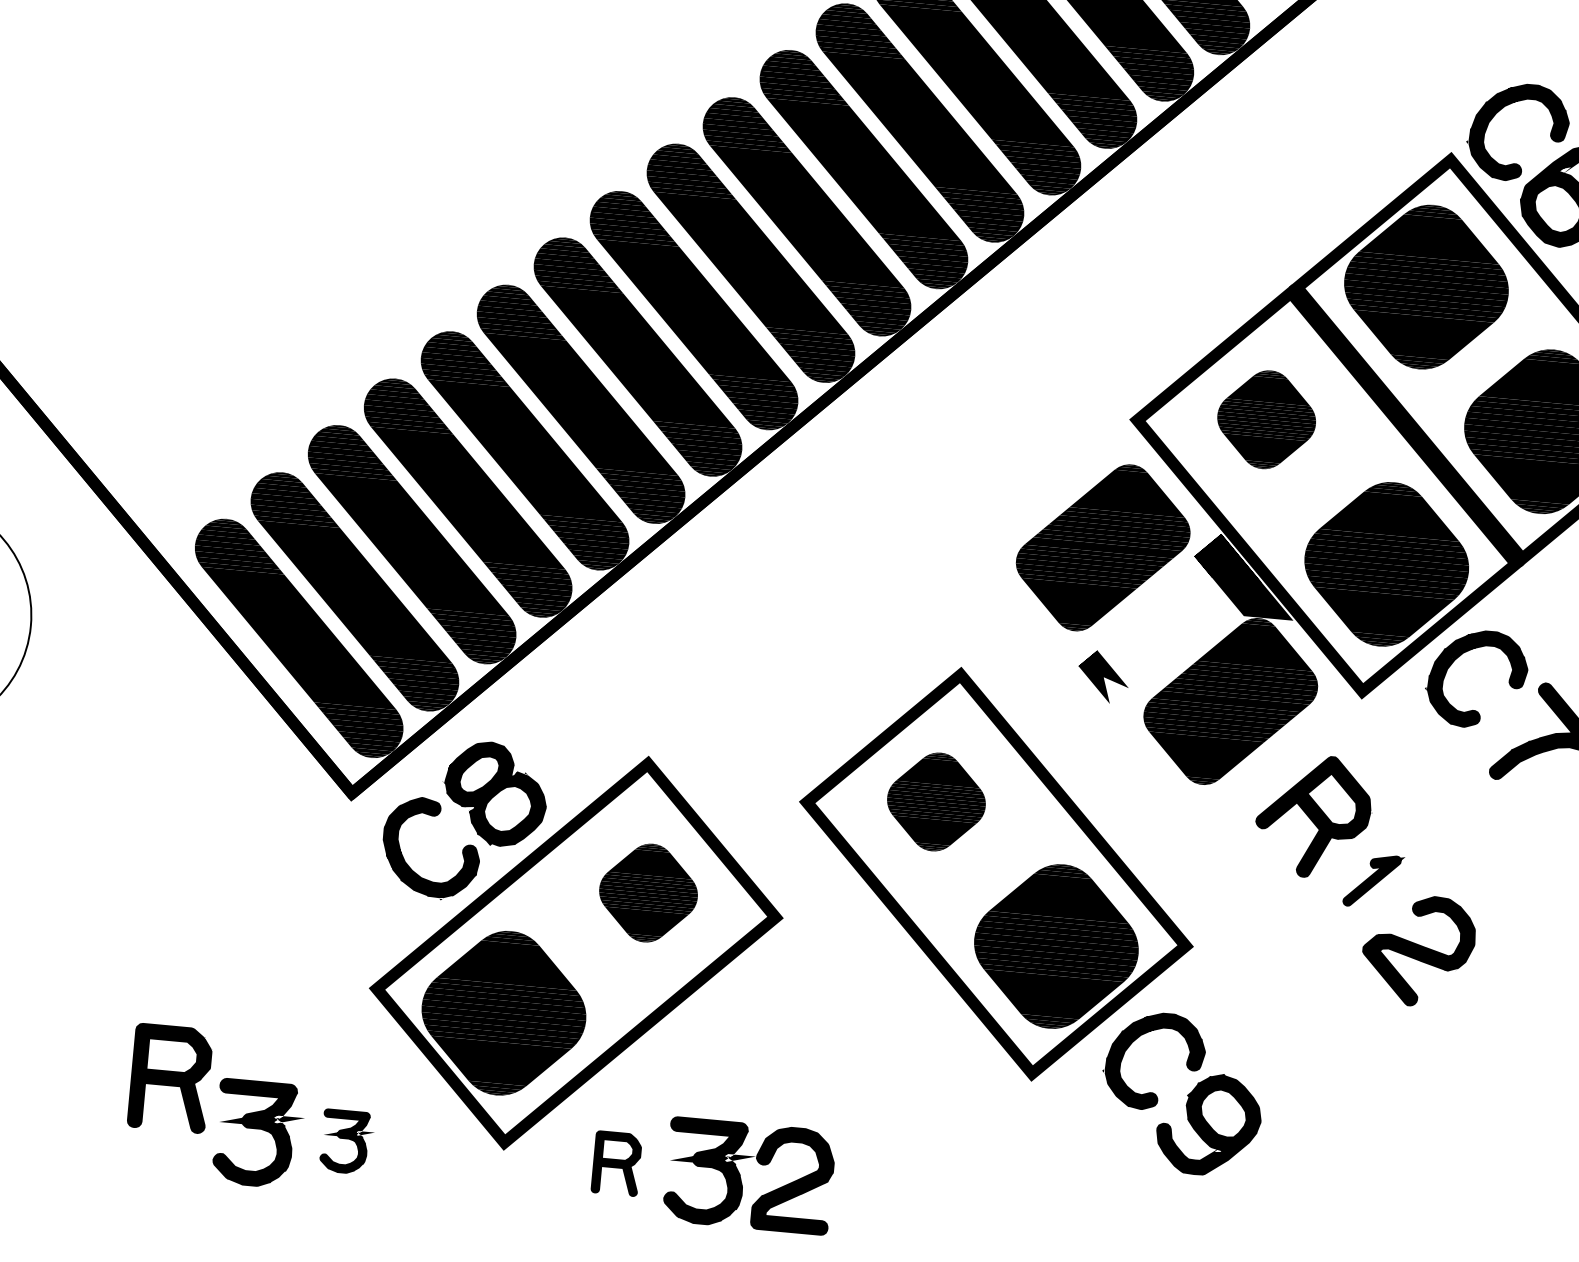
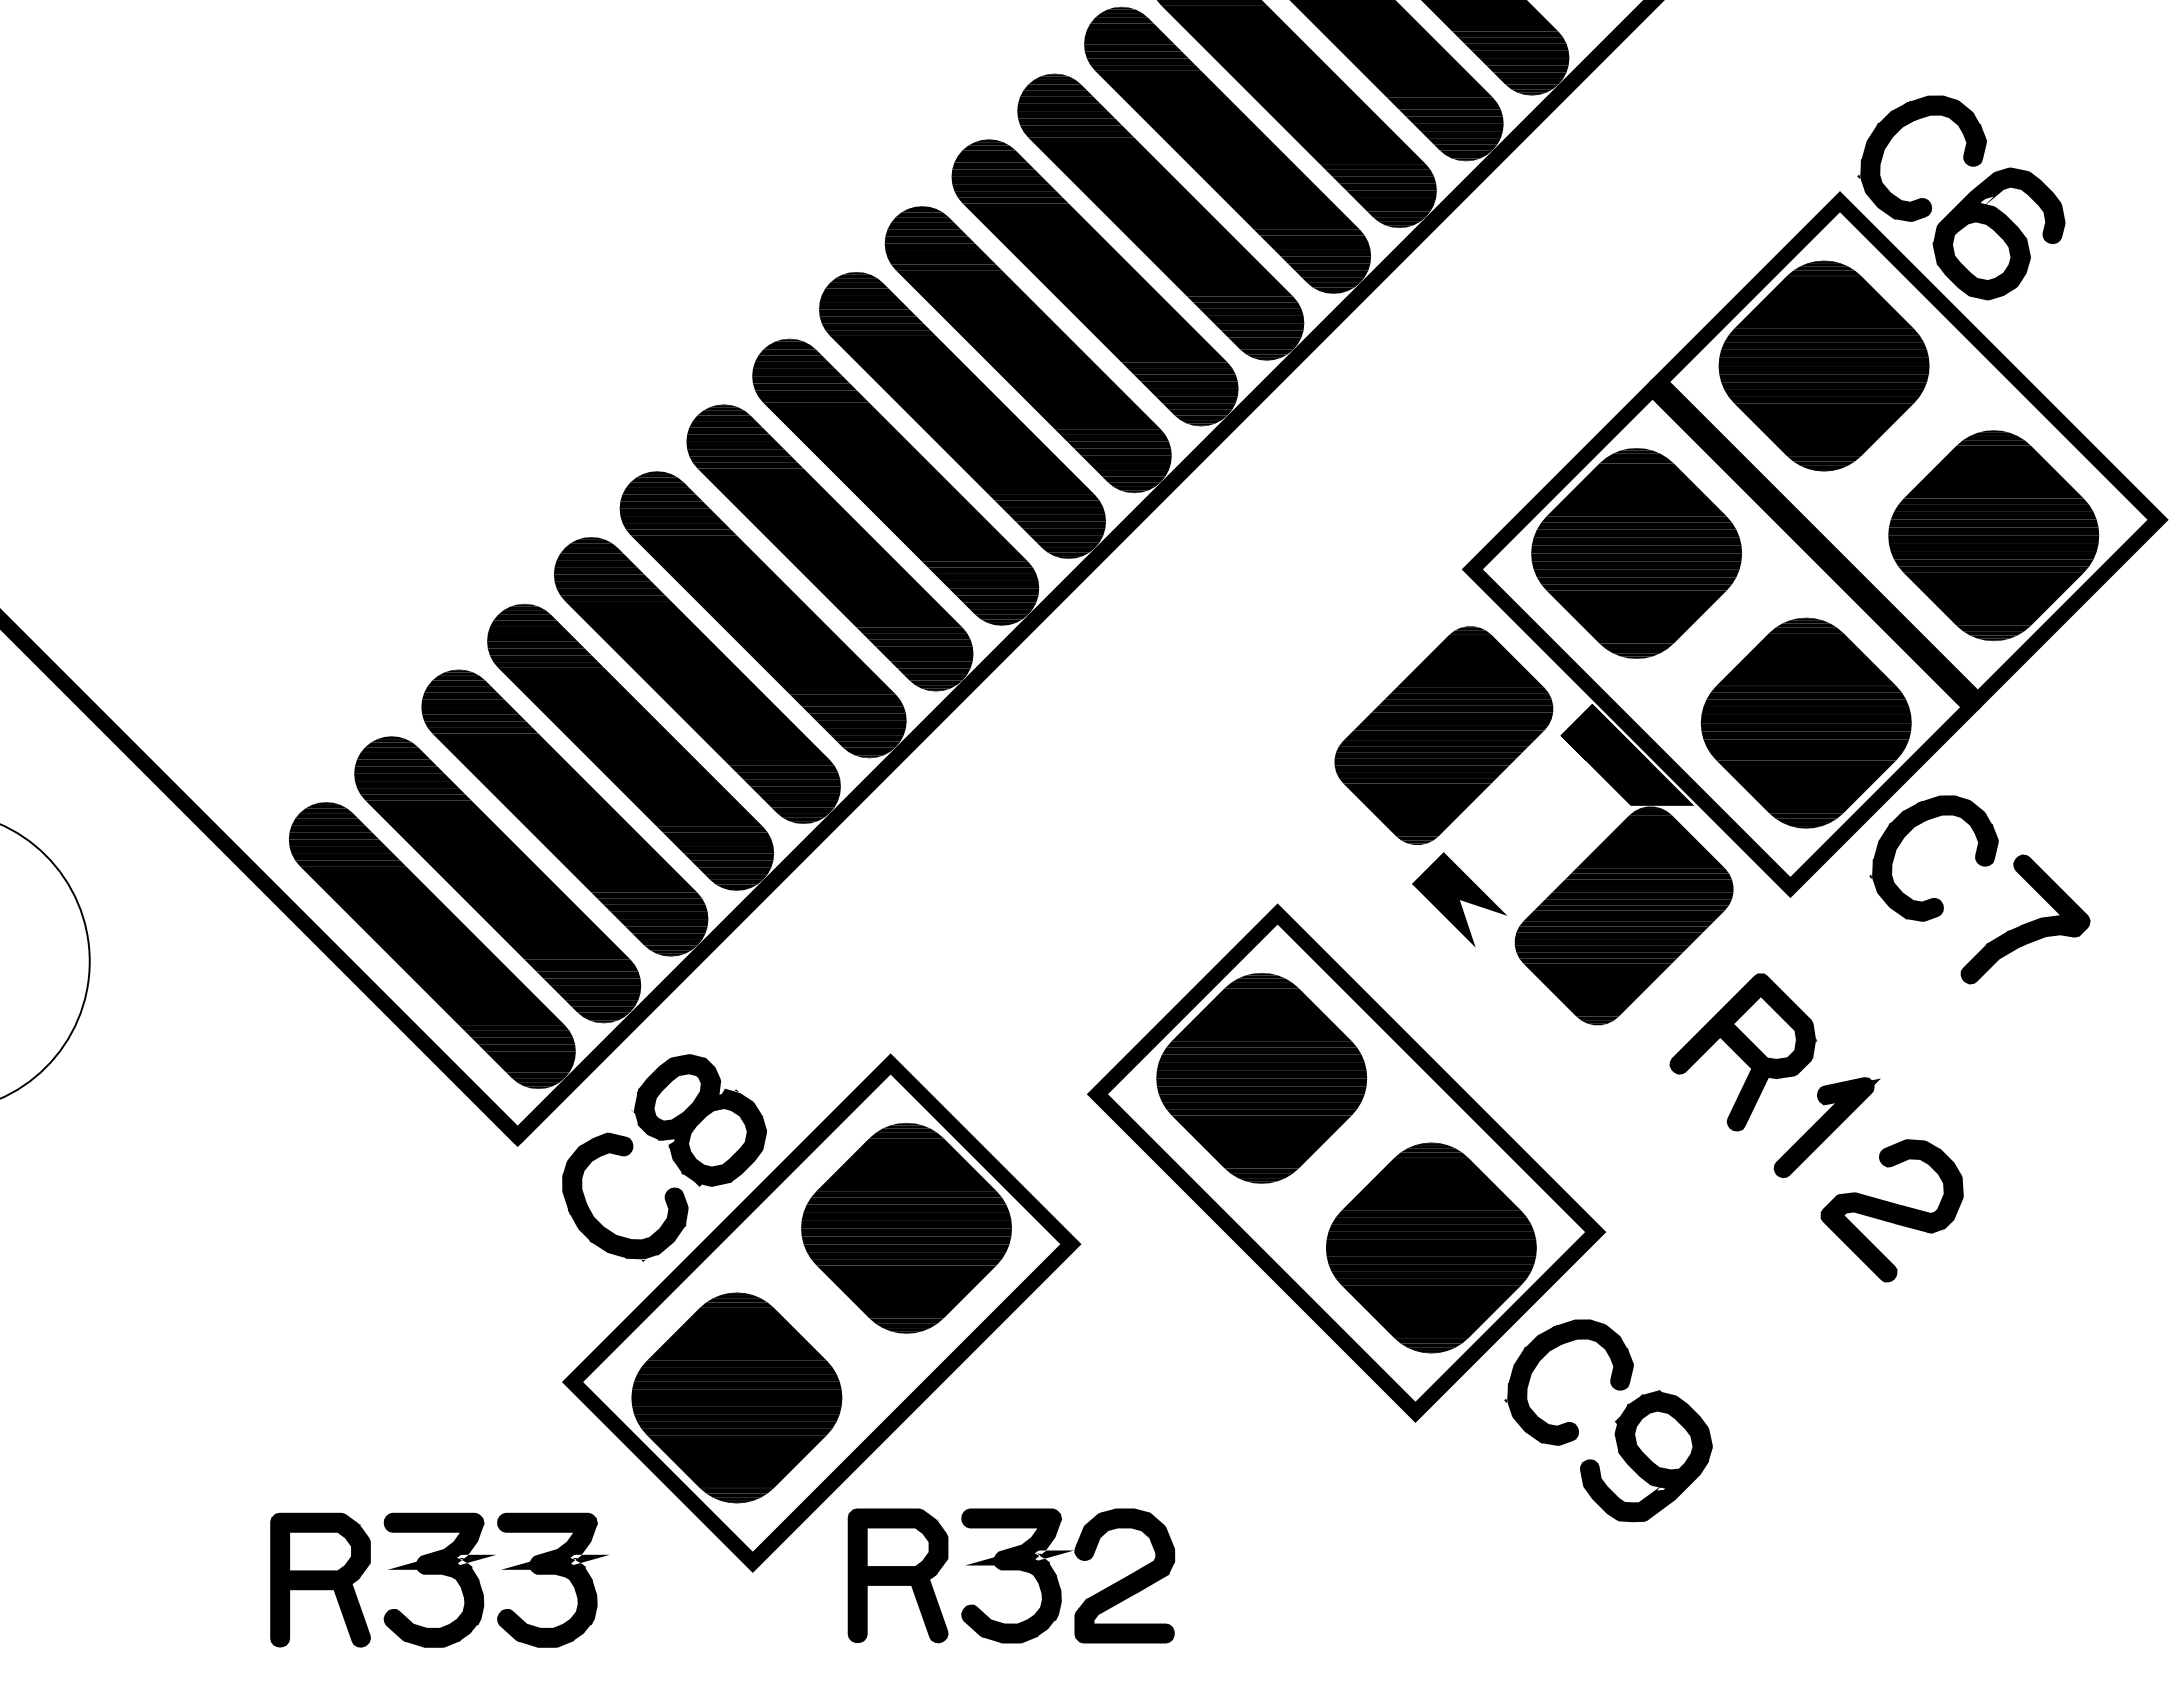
part: (1266, 419) -> (1636, 553), size x1.67
part: (1103, 676) -> (1459, 899), size x1.43
part: (936, 802) -> (1261, 1078), size x1.67
part: (1373, 881) -> (1826, 1127), size x1.43
part: (648, 892) -> (906, 1227), size x1.67
part: (170, 1077) -> (320, 1579), moved
part: (347, 1141) -> (552, 1579), size x1.67
part: (616, 1163) -> (897, 1575), size x1.67

